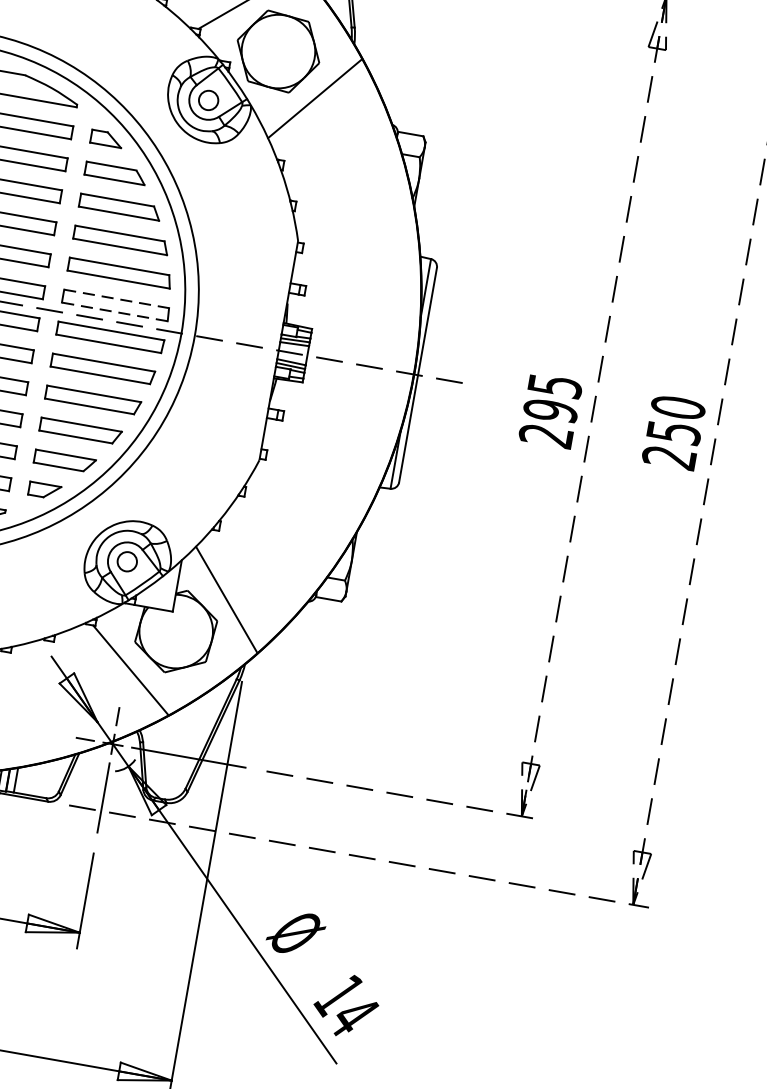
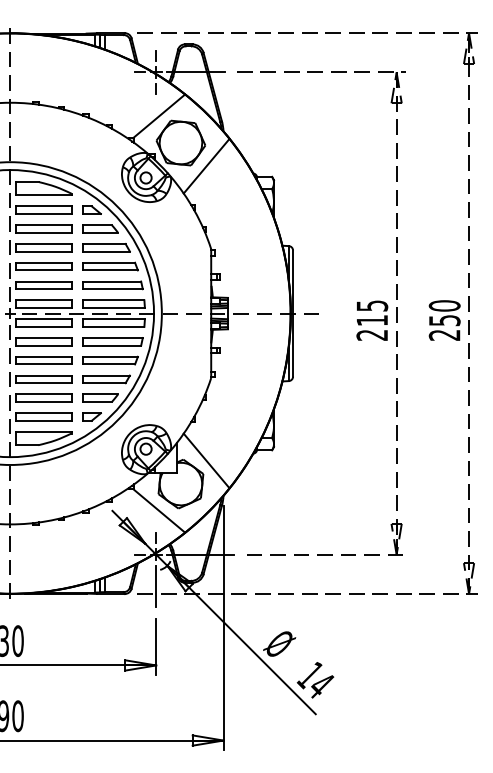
line: (116, 299) -> (113, 300), dashed -> solid
line: (114, 310) -> (113, 307), dashed -> solid
text: (551, 410) -> (372, 320), 295 -> 215

